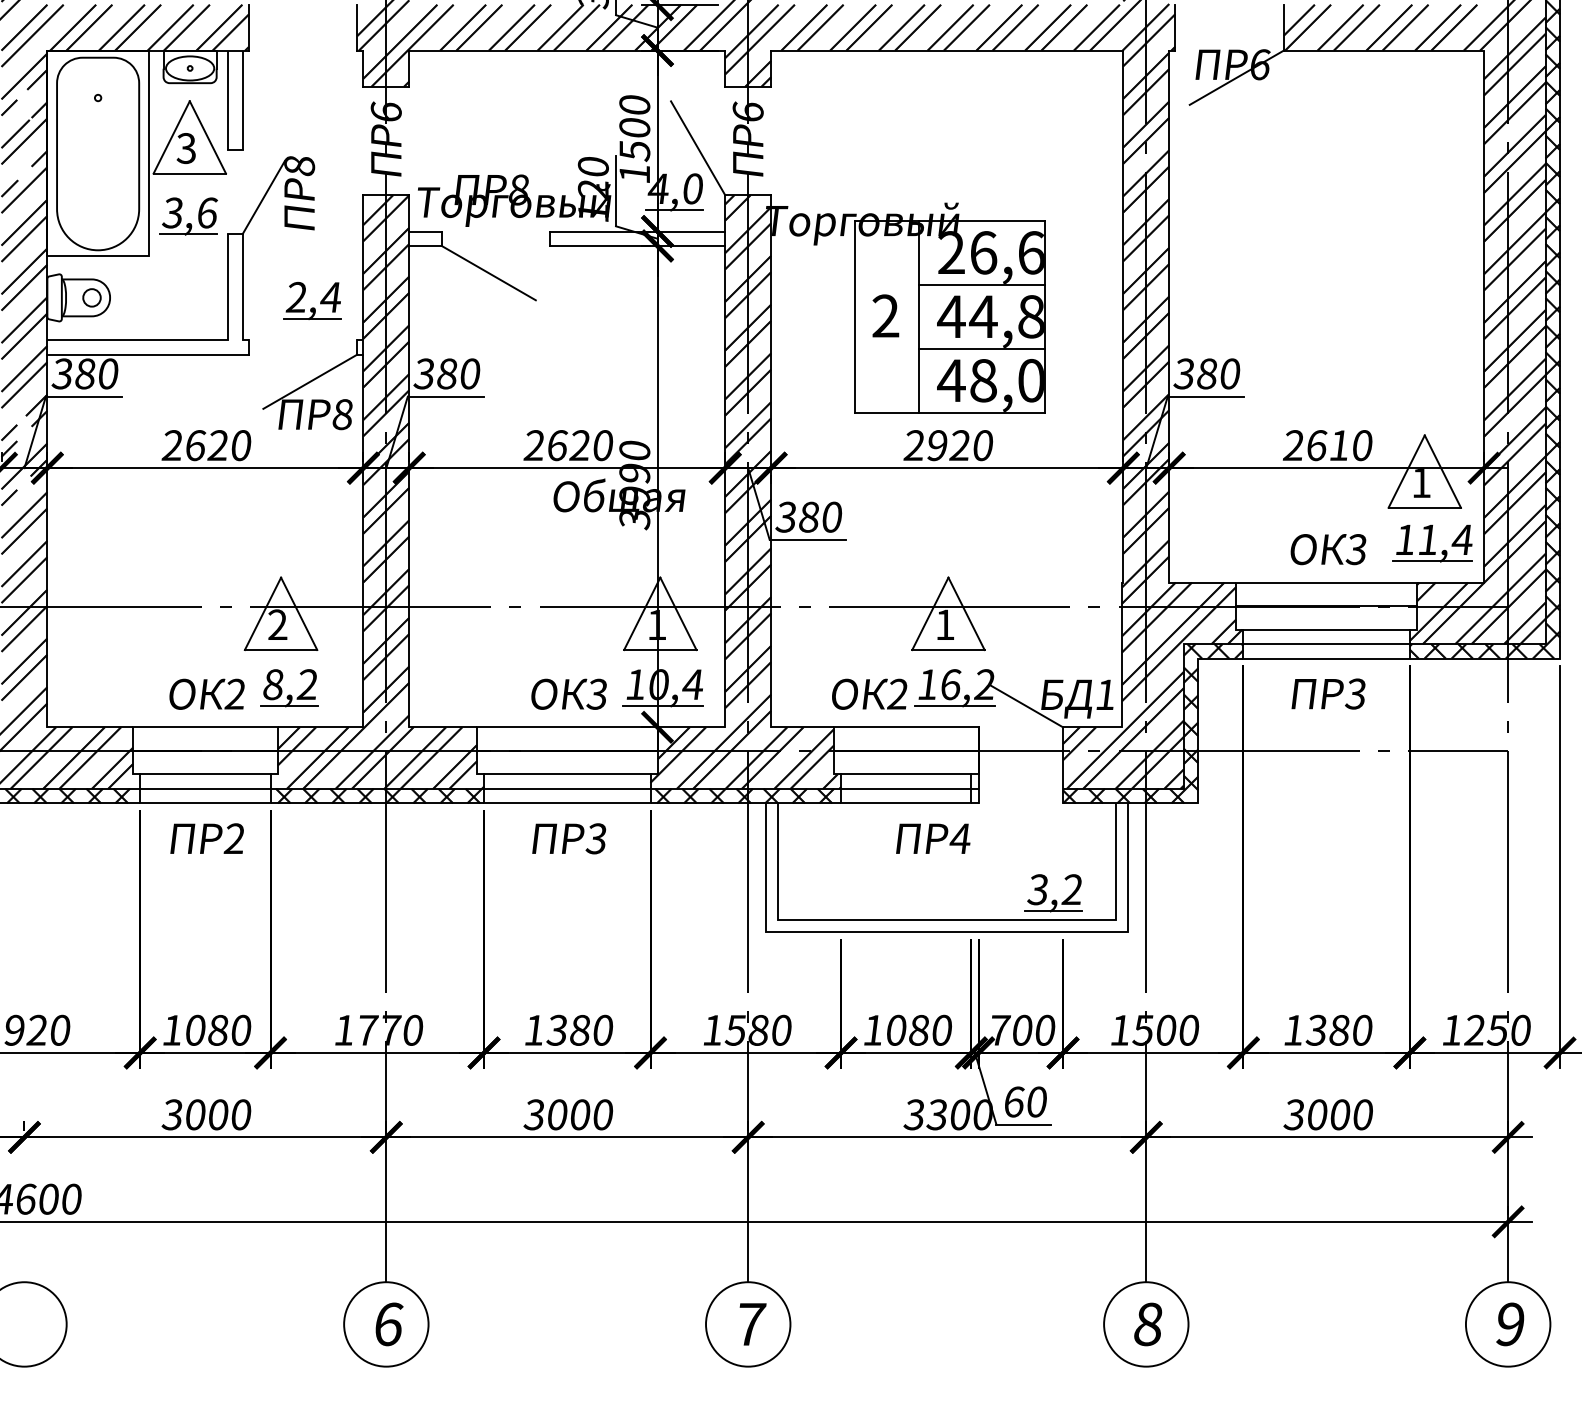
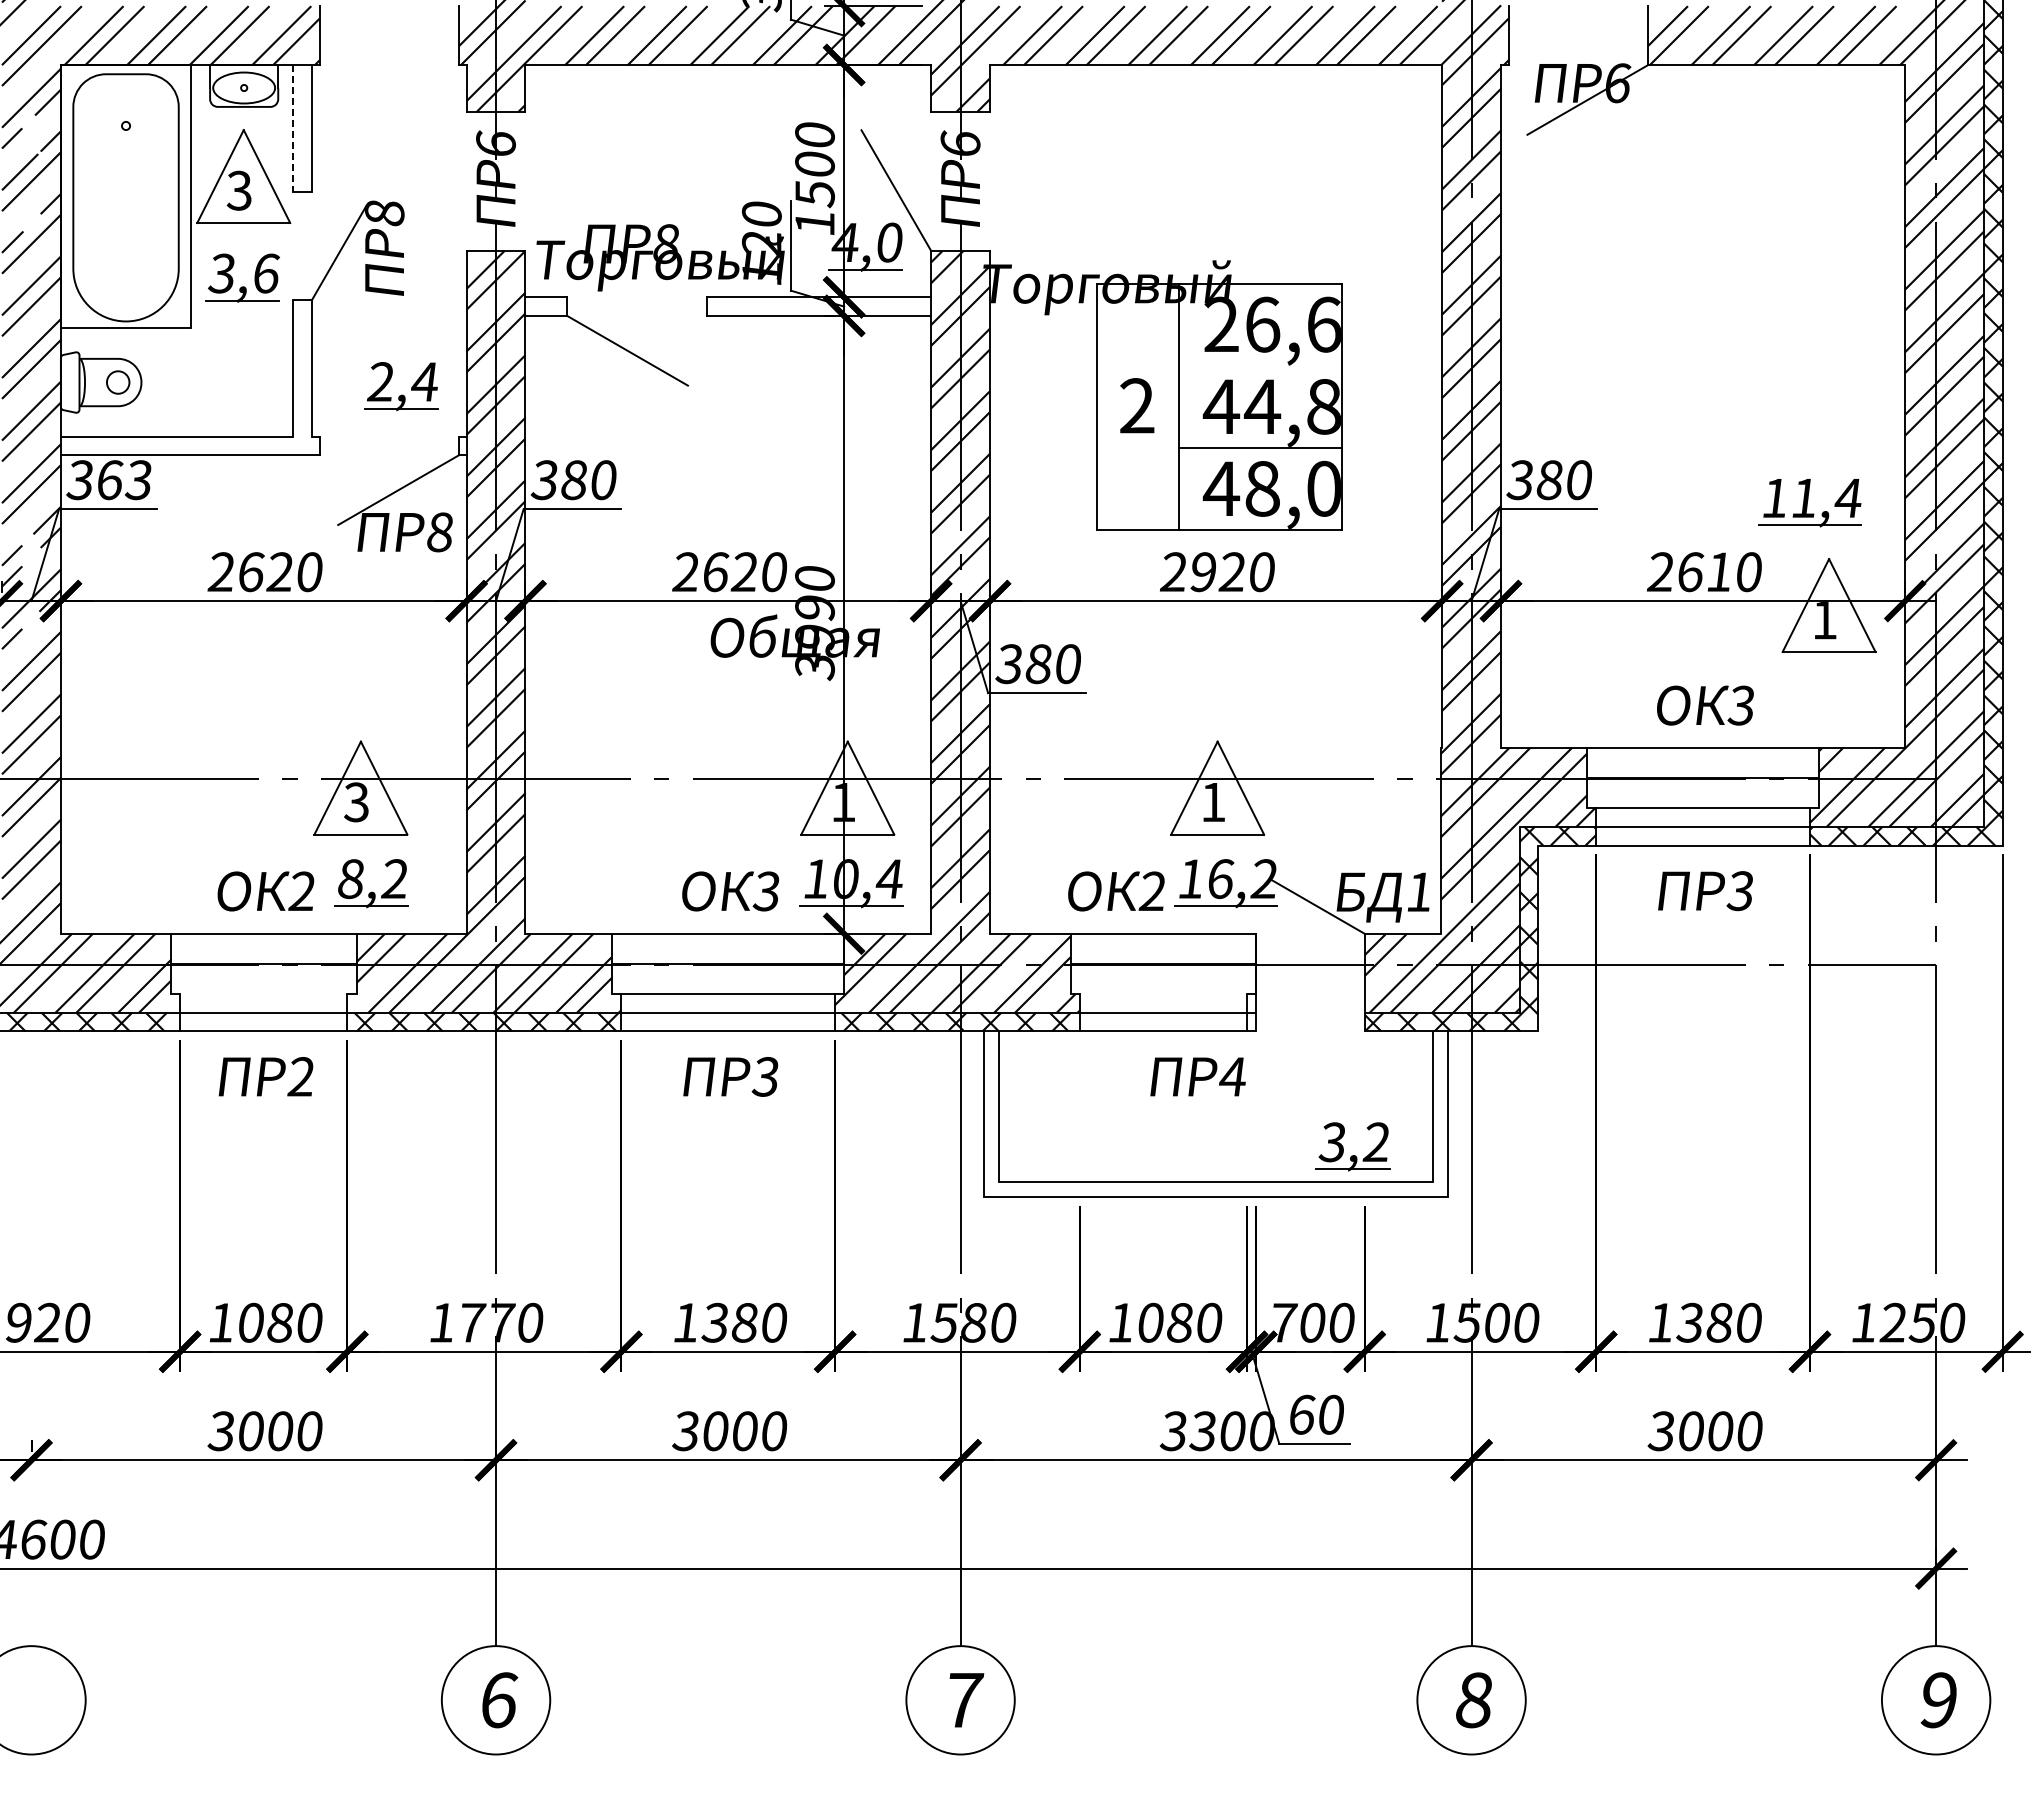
line: (228, 100) -> (293, 129), solid -> dashed
line: (981, 284) -> (1260, 365), removed
text: (96, 374) -> (123, 480), 380 -> 363
part: (1432, 544) -> (1809, 503), moved
text: (277, 625) -> (356, 802), 2 -> 3
line: (205, 774) -> (263, 994), removed
line: (906, 774) -> (1163, 994), removed

